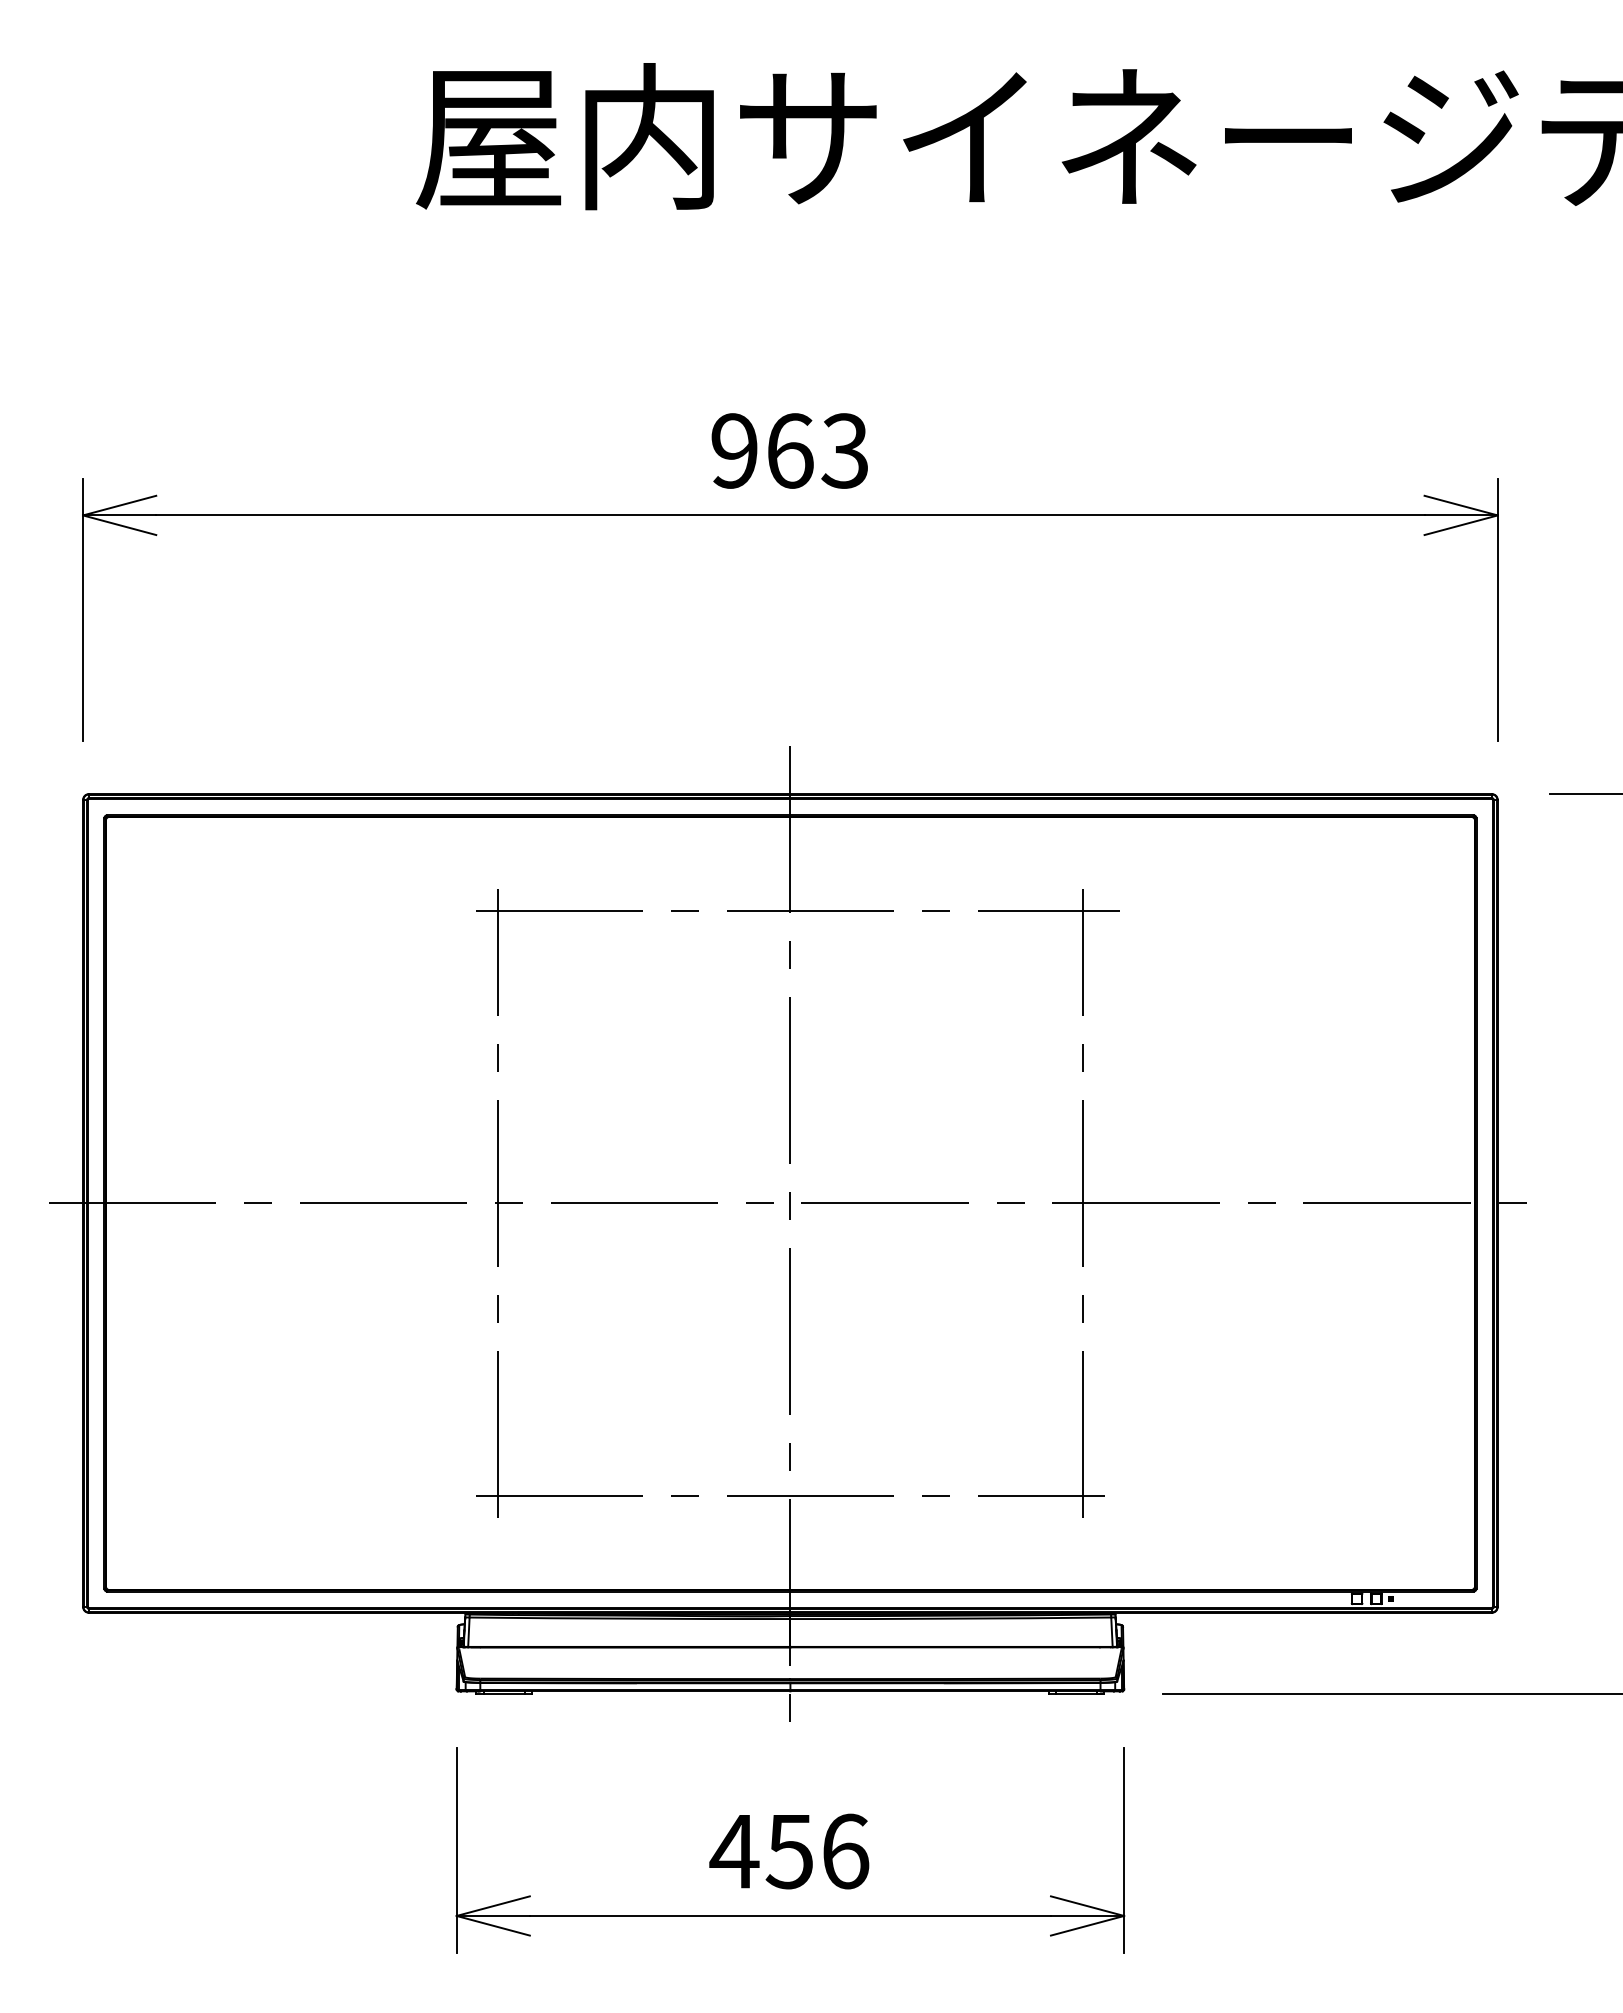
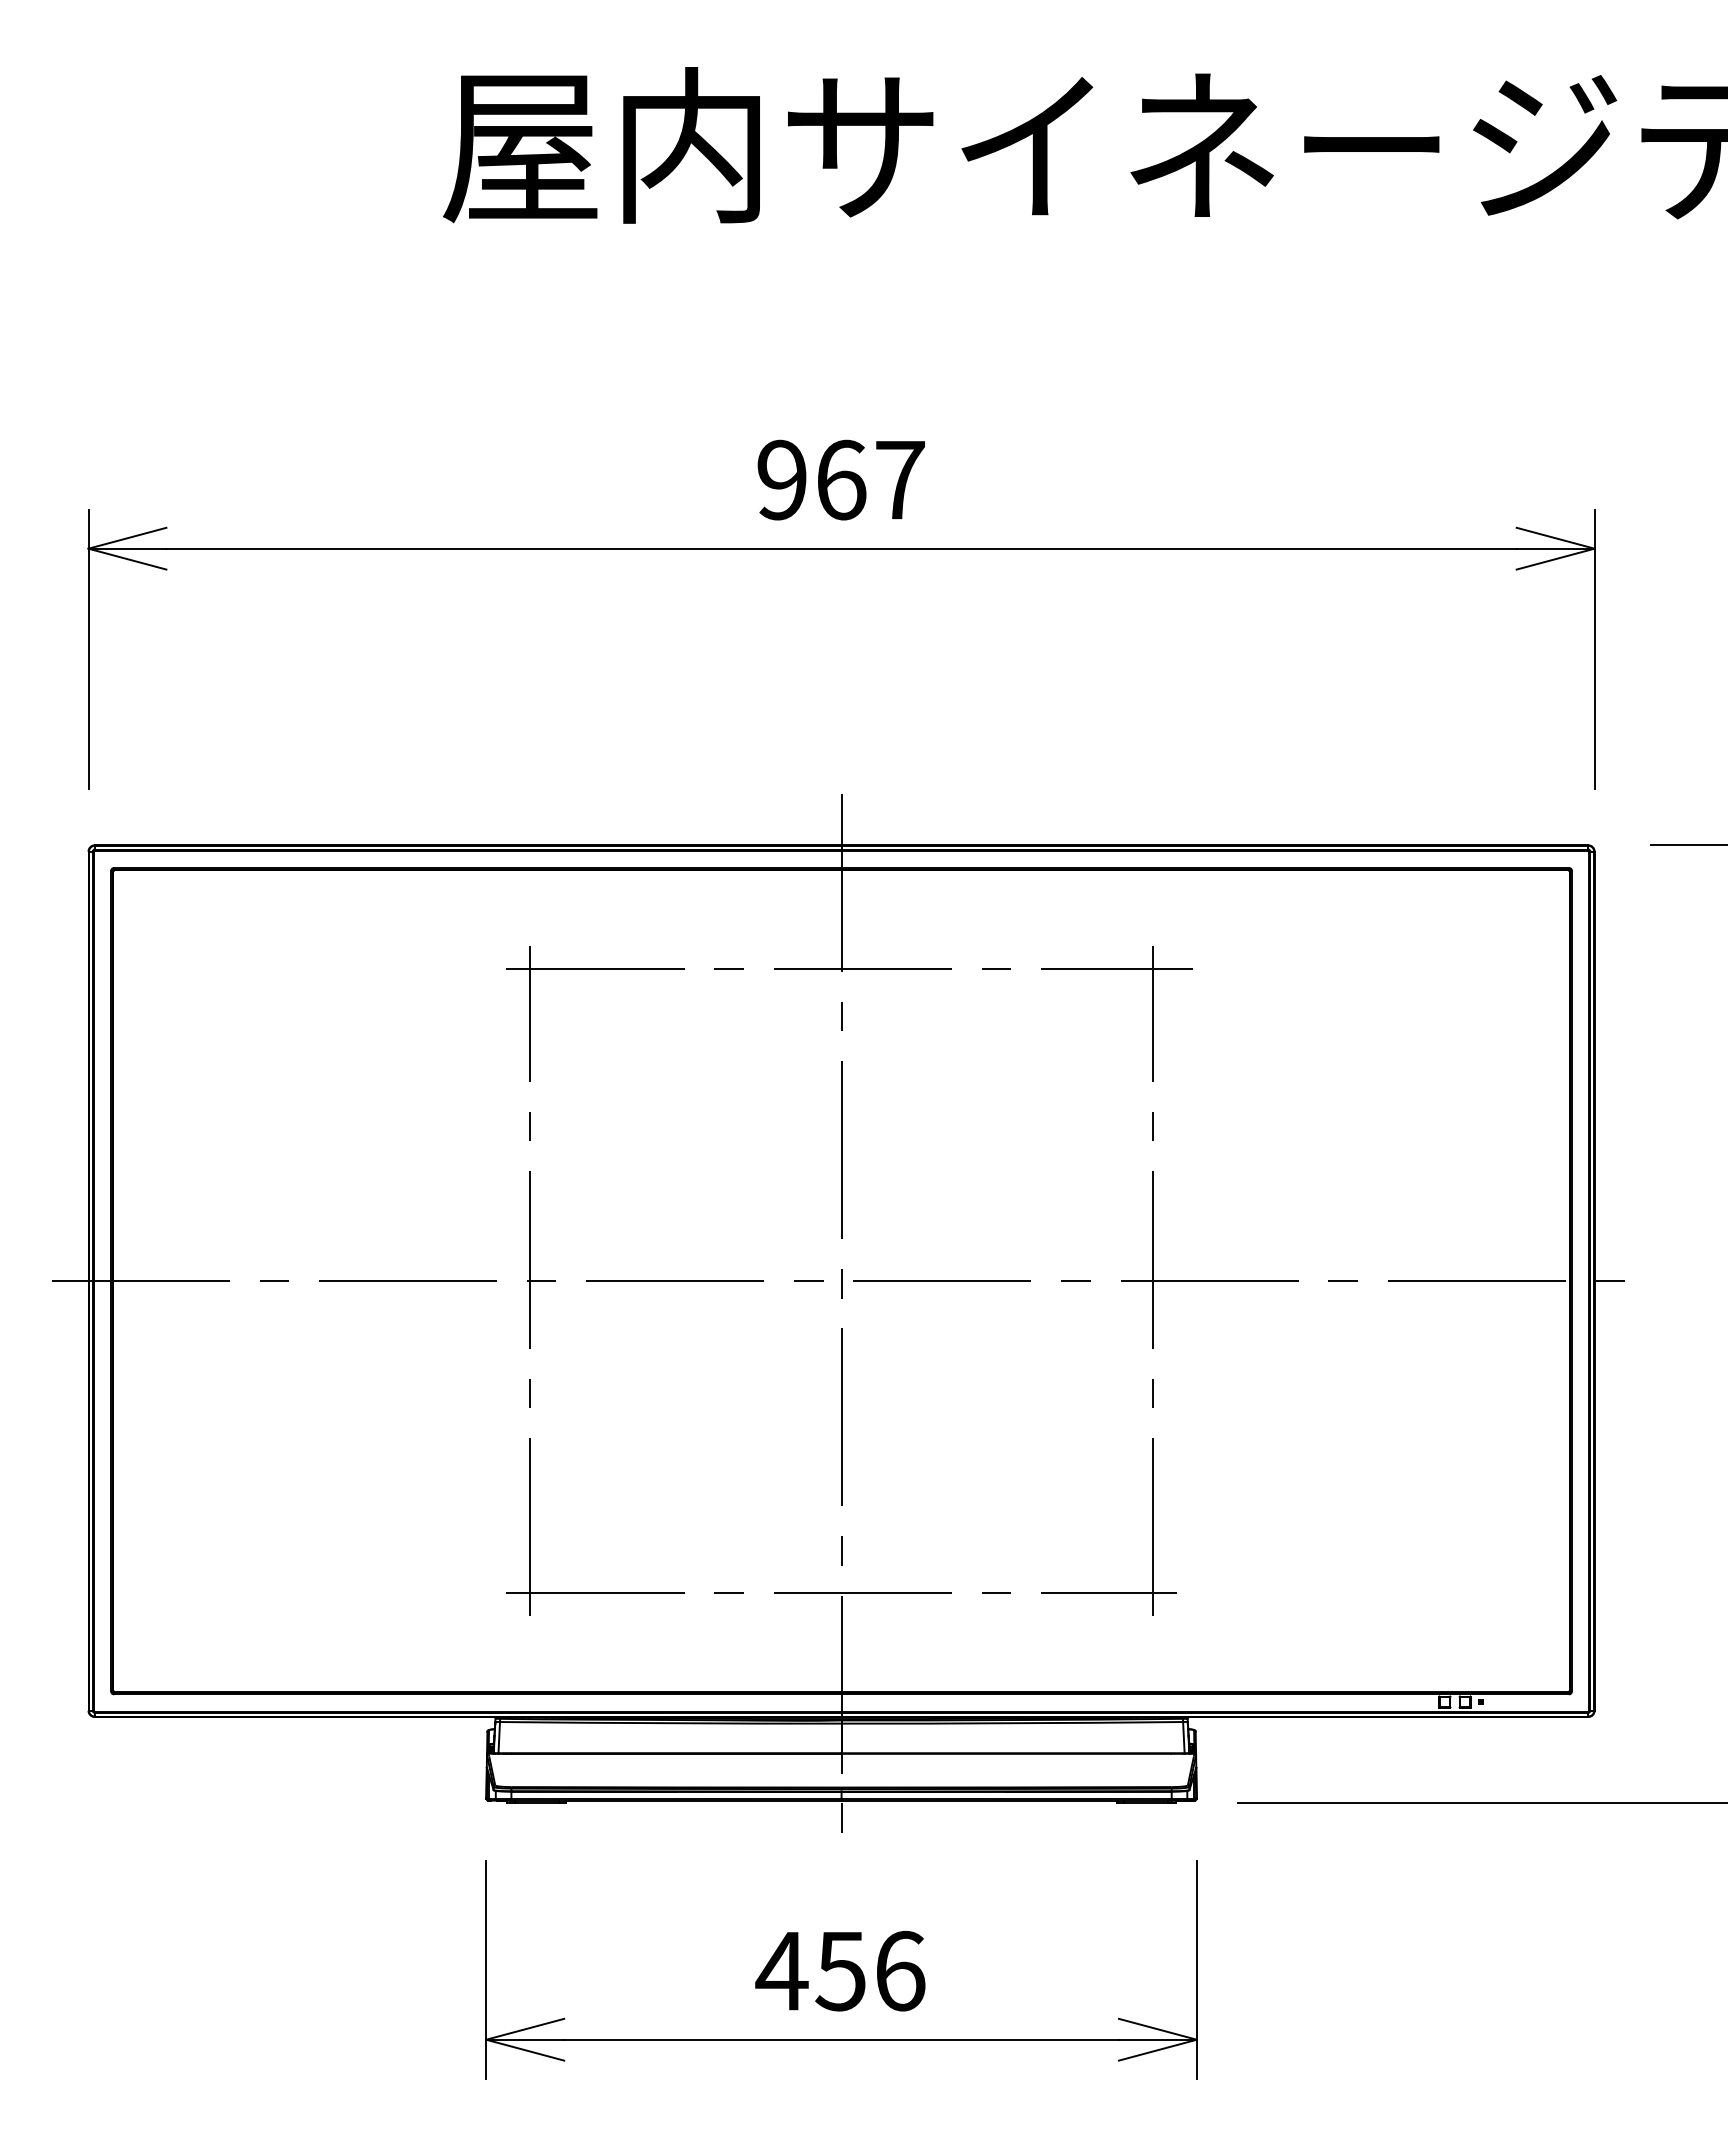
text: (844, 450) -> (899, 479), 963 -> 967

